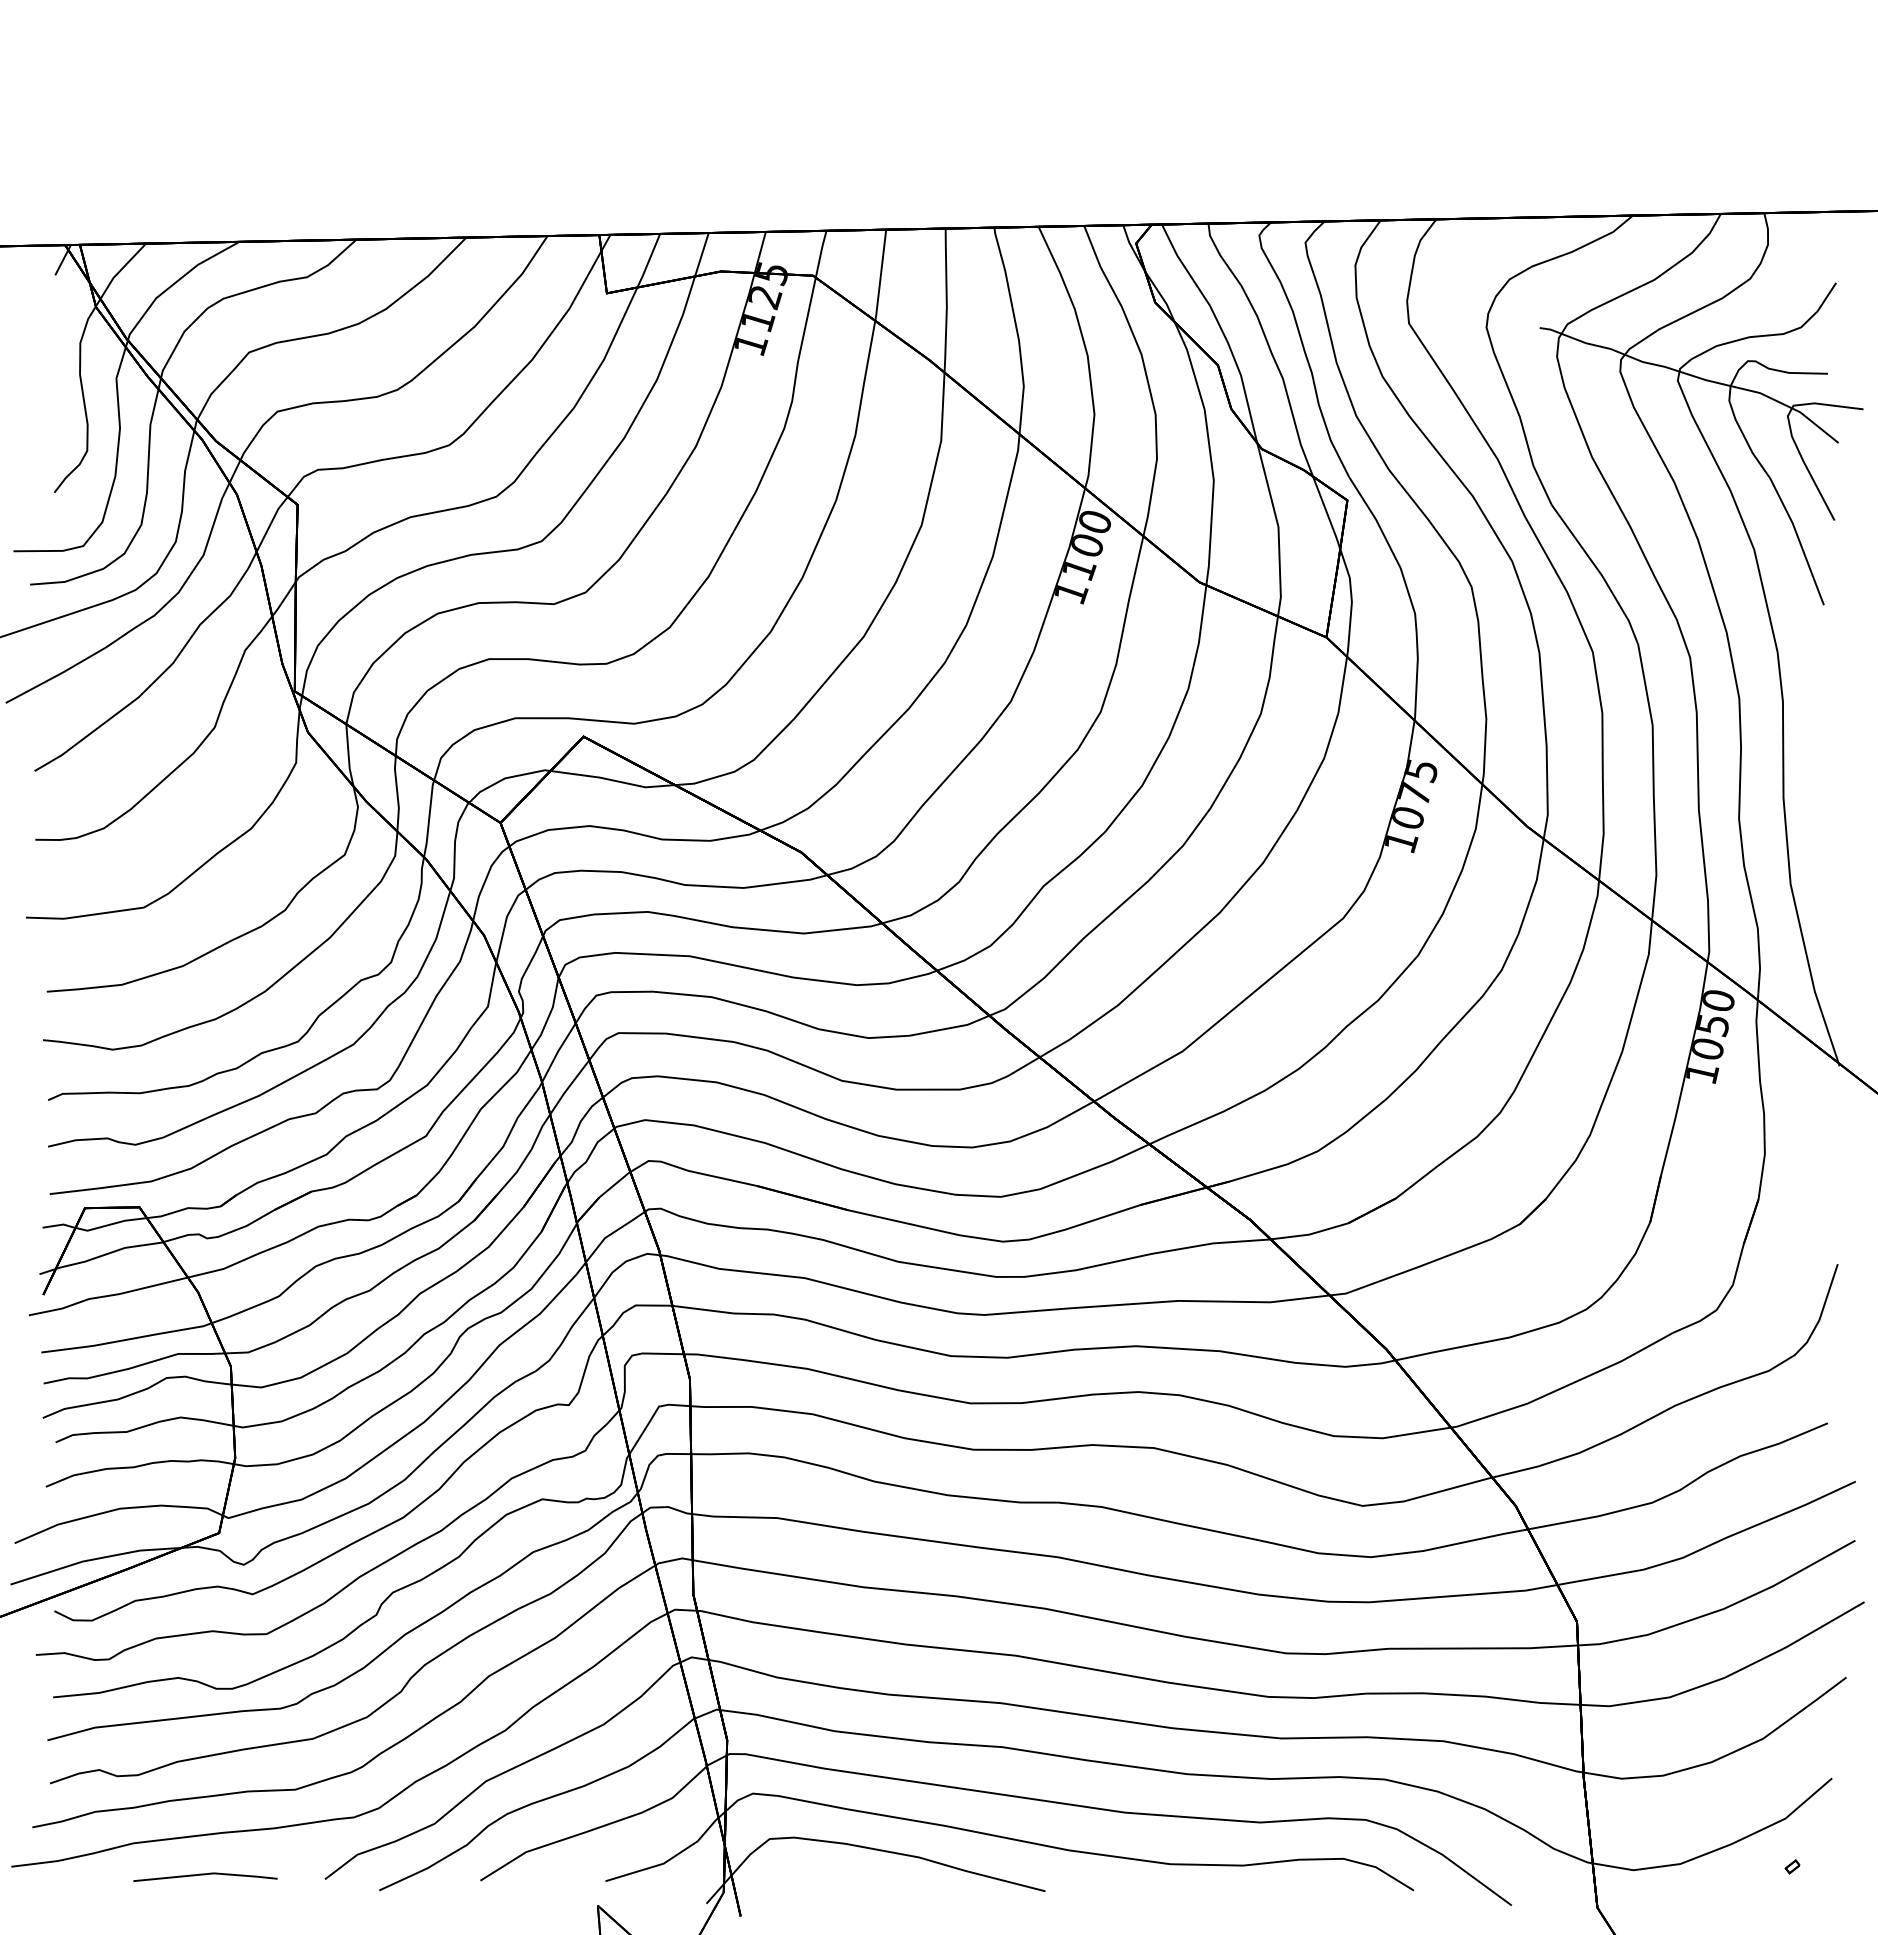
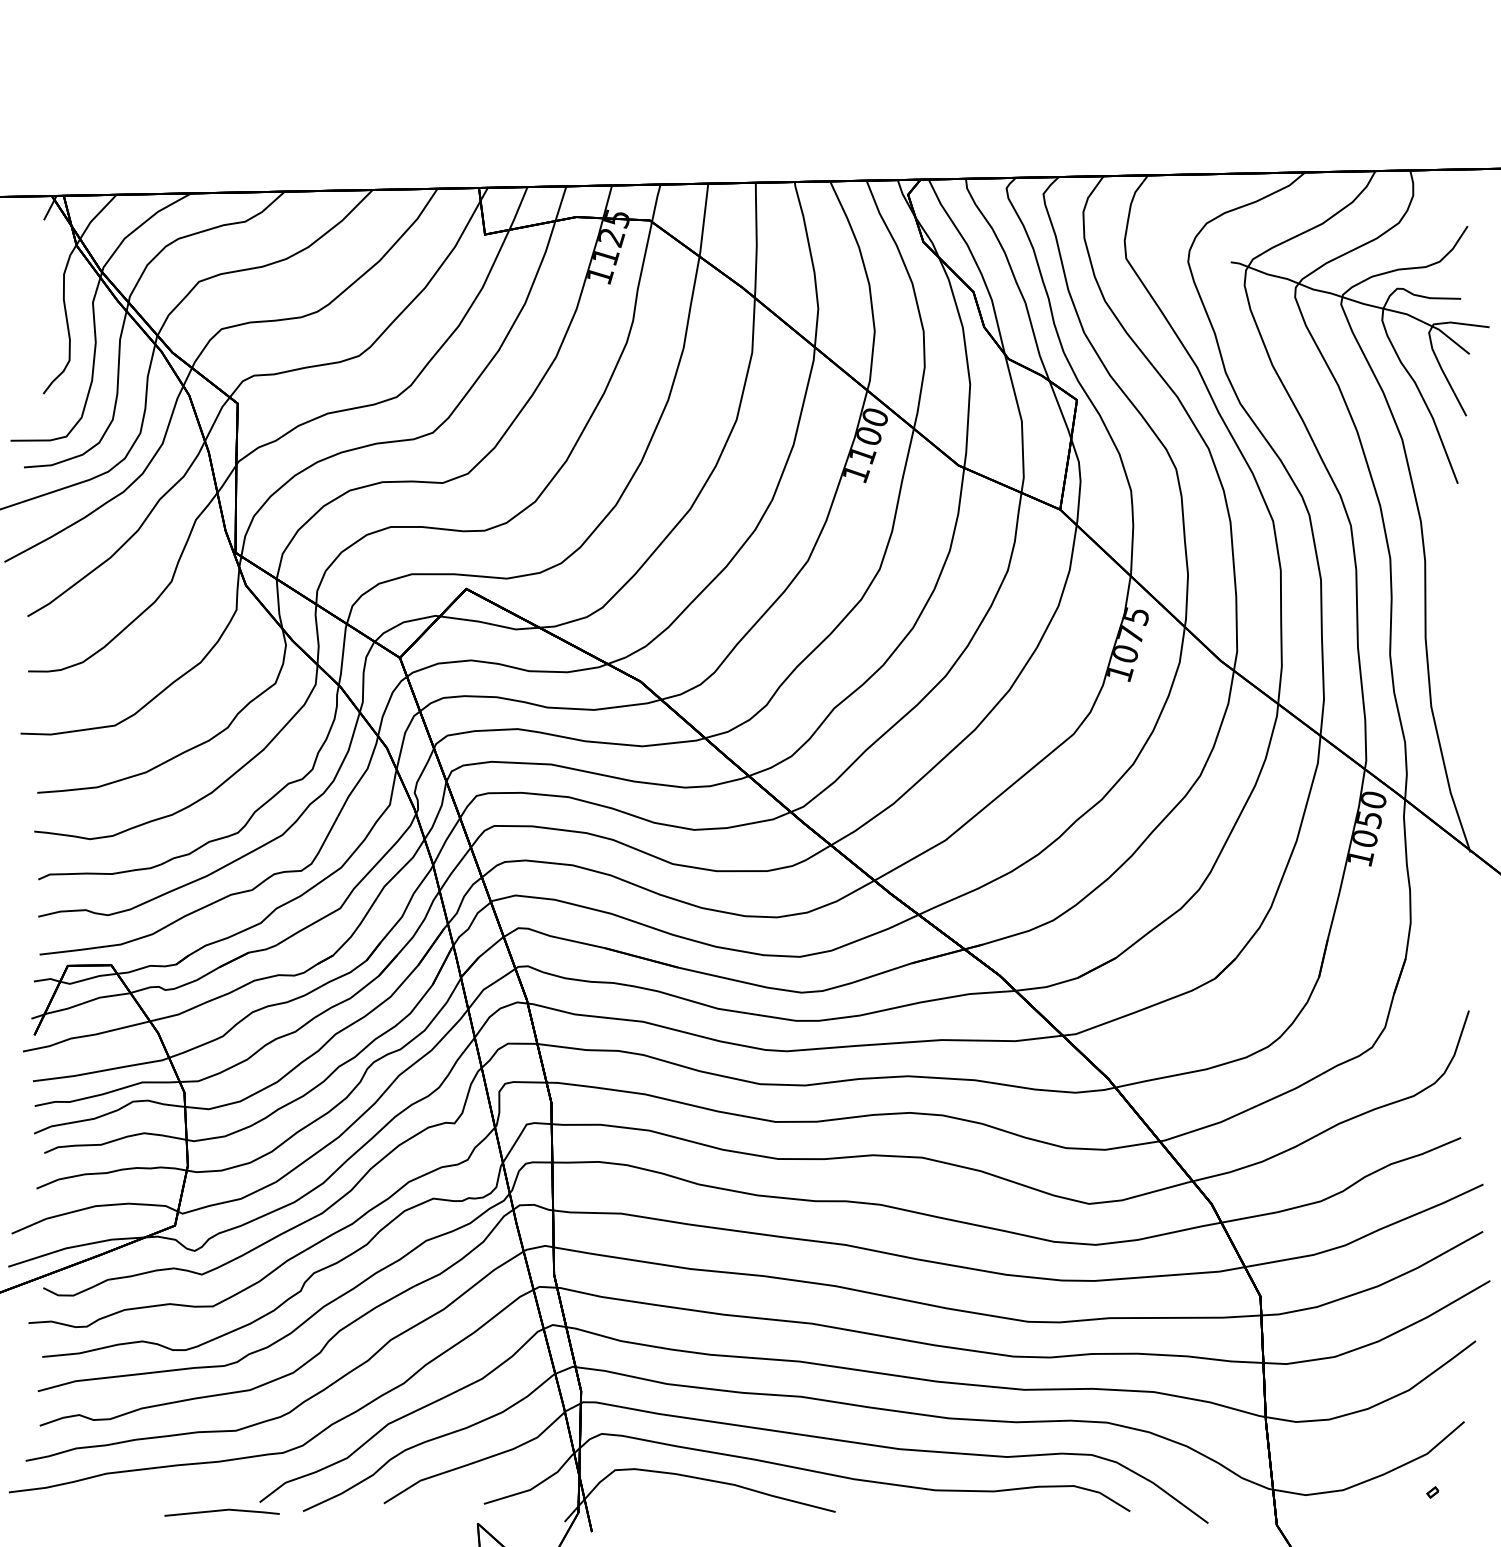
line: (204, 1875) -> (221, 1511), moved

